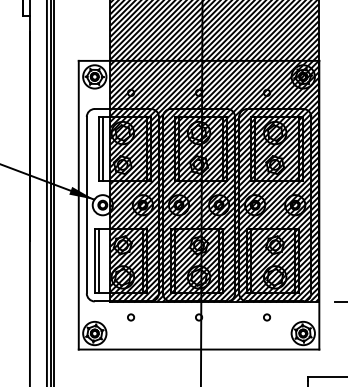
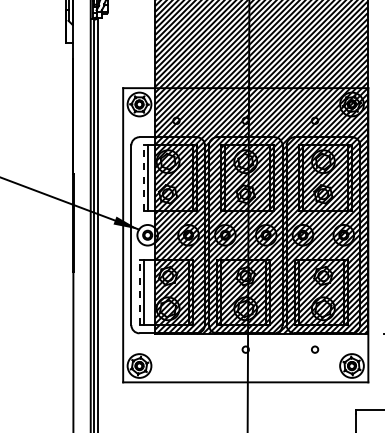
line: (98, 149) -> (143, 178), solid -> dashed
line: (94, 261) -> (139, 292), solid -> dashed
circle: (131, 317) -> (176, 349), removed

